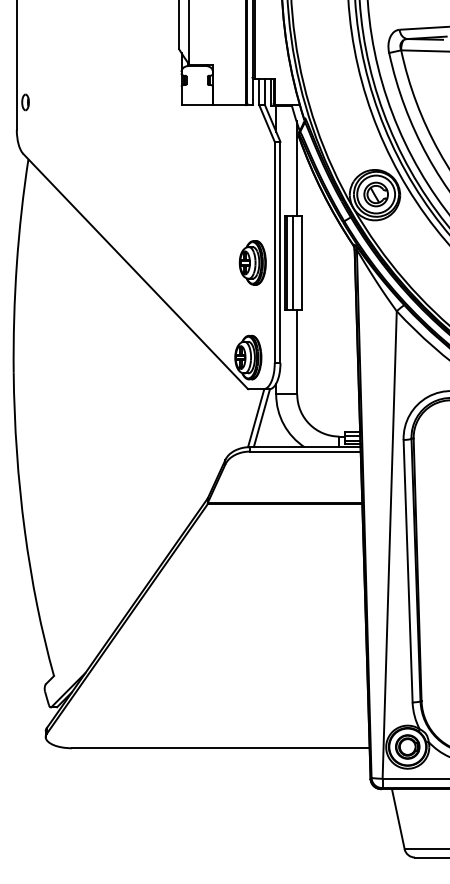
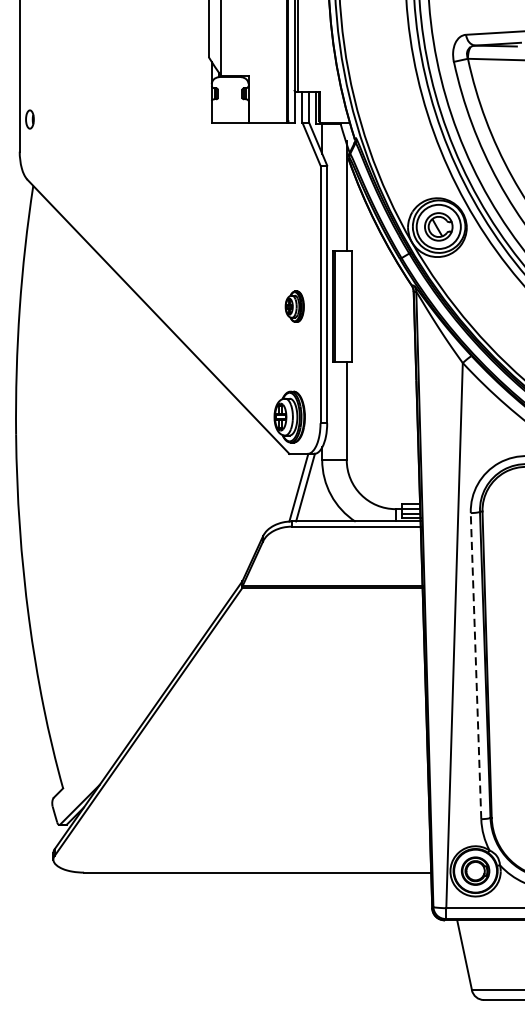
part: (252, 262) -> (294, 306), size x0.6
line: (293, 262) -> (342, 306), removed
line: (408, 570) -> (476, 665), solid -> dashed

